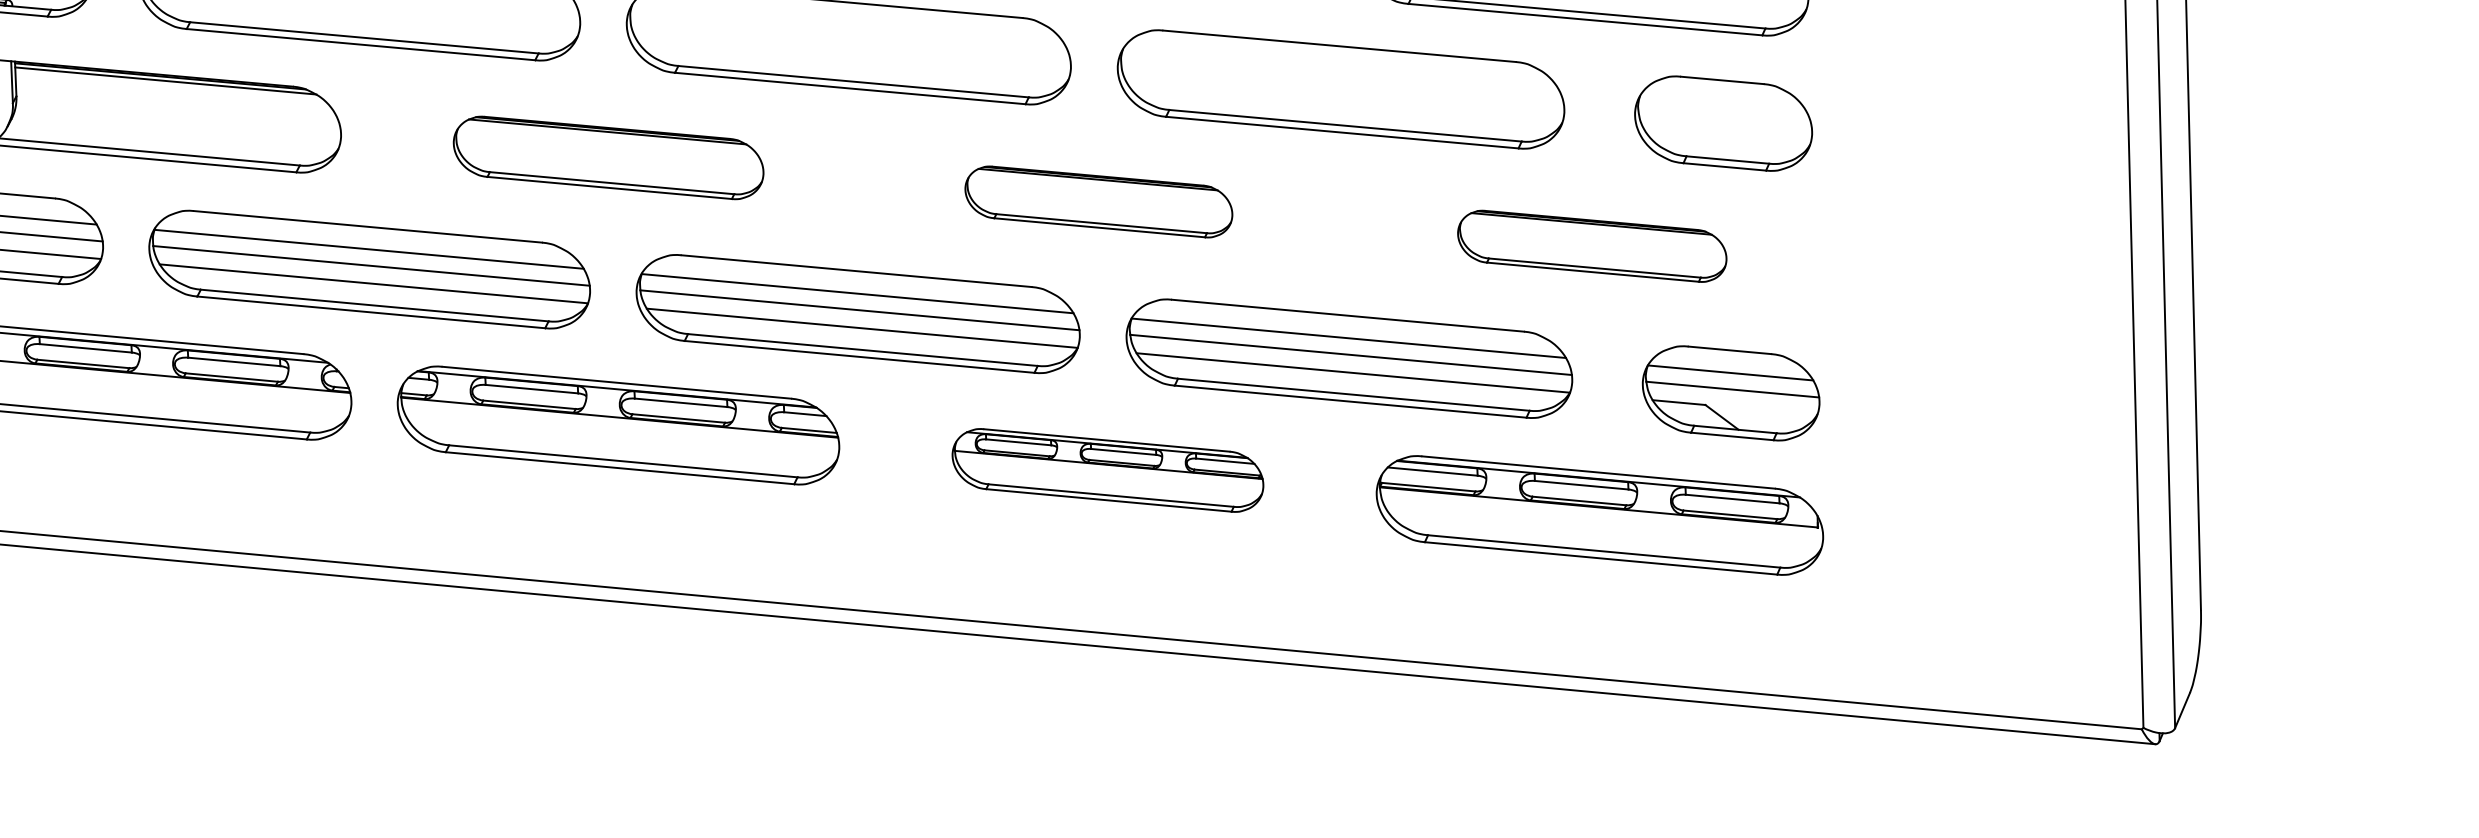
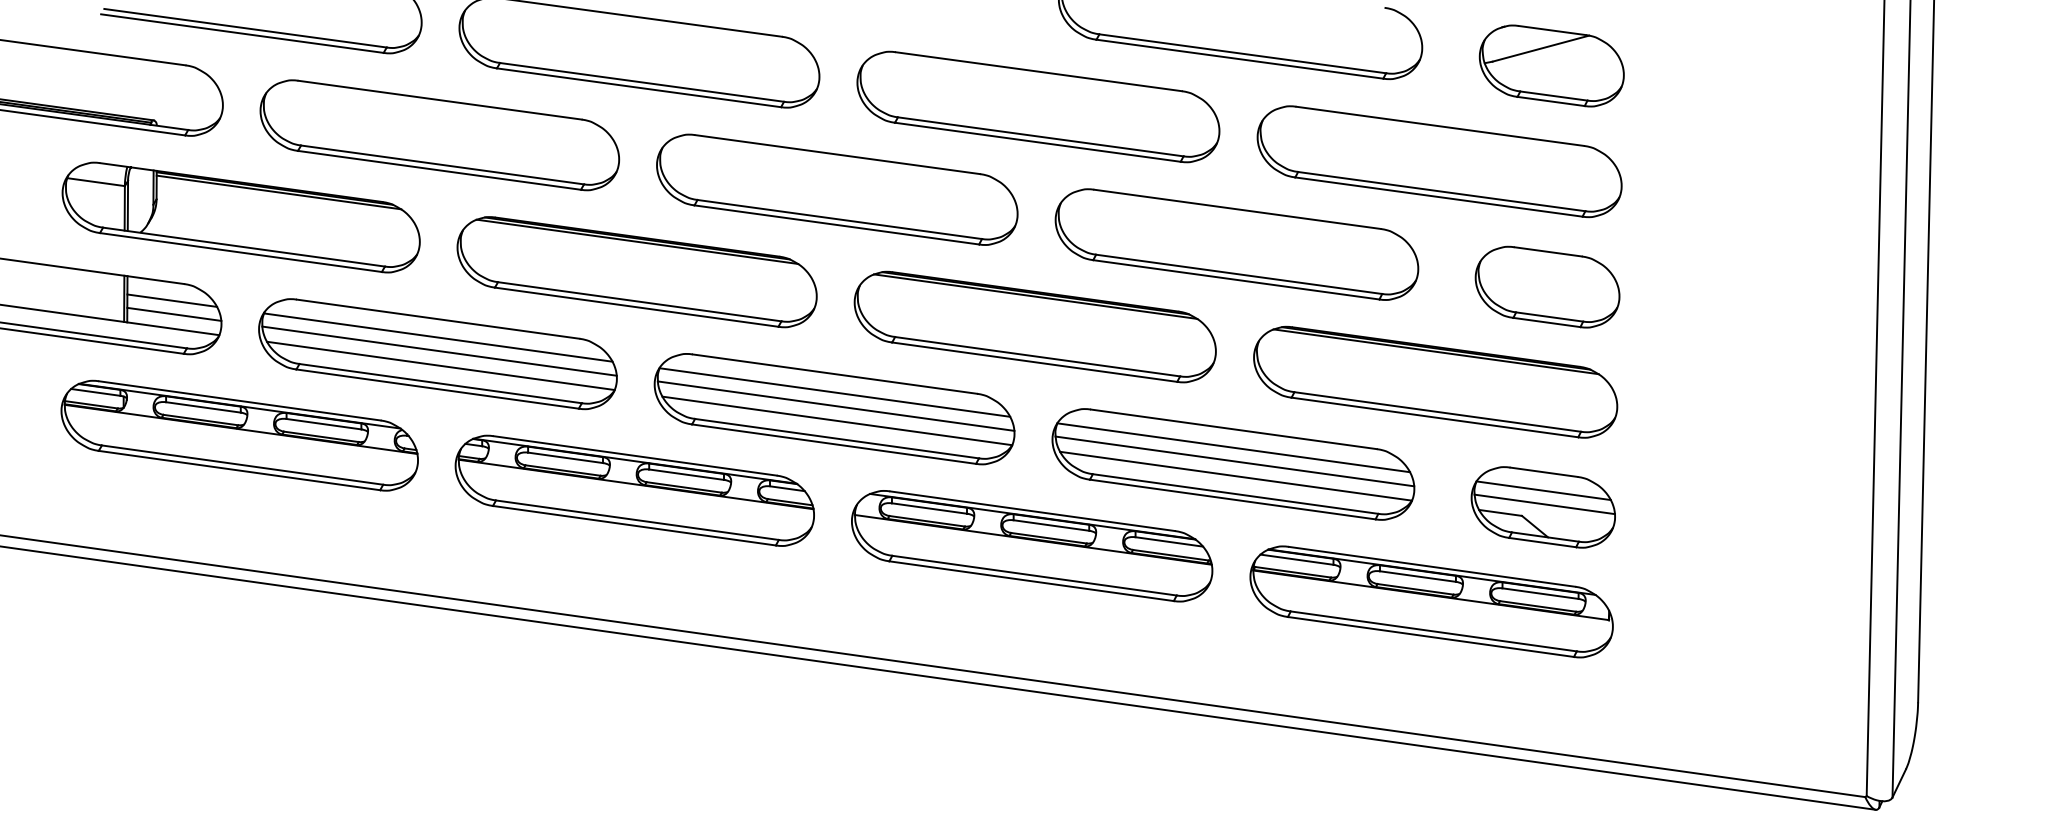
part: (607, 158) -> (636, 272), size x1.43
part: (1098, 201) -> (1034, 326), size x1.67
part: (1591, 245) -> (1435, 381), size x1.67
part: (1108, 470) -> (1032, 546), size x1.43

